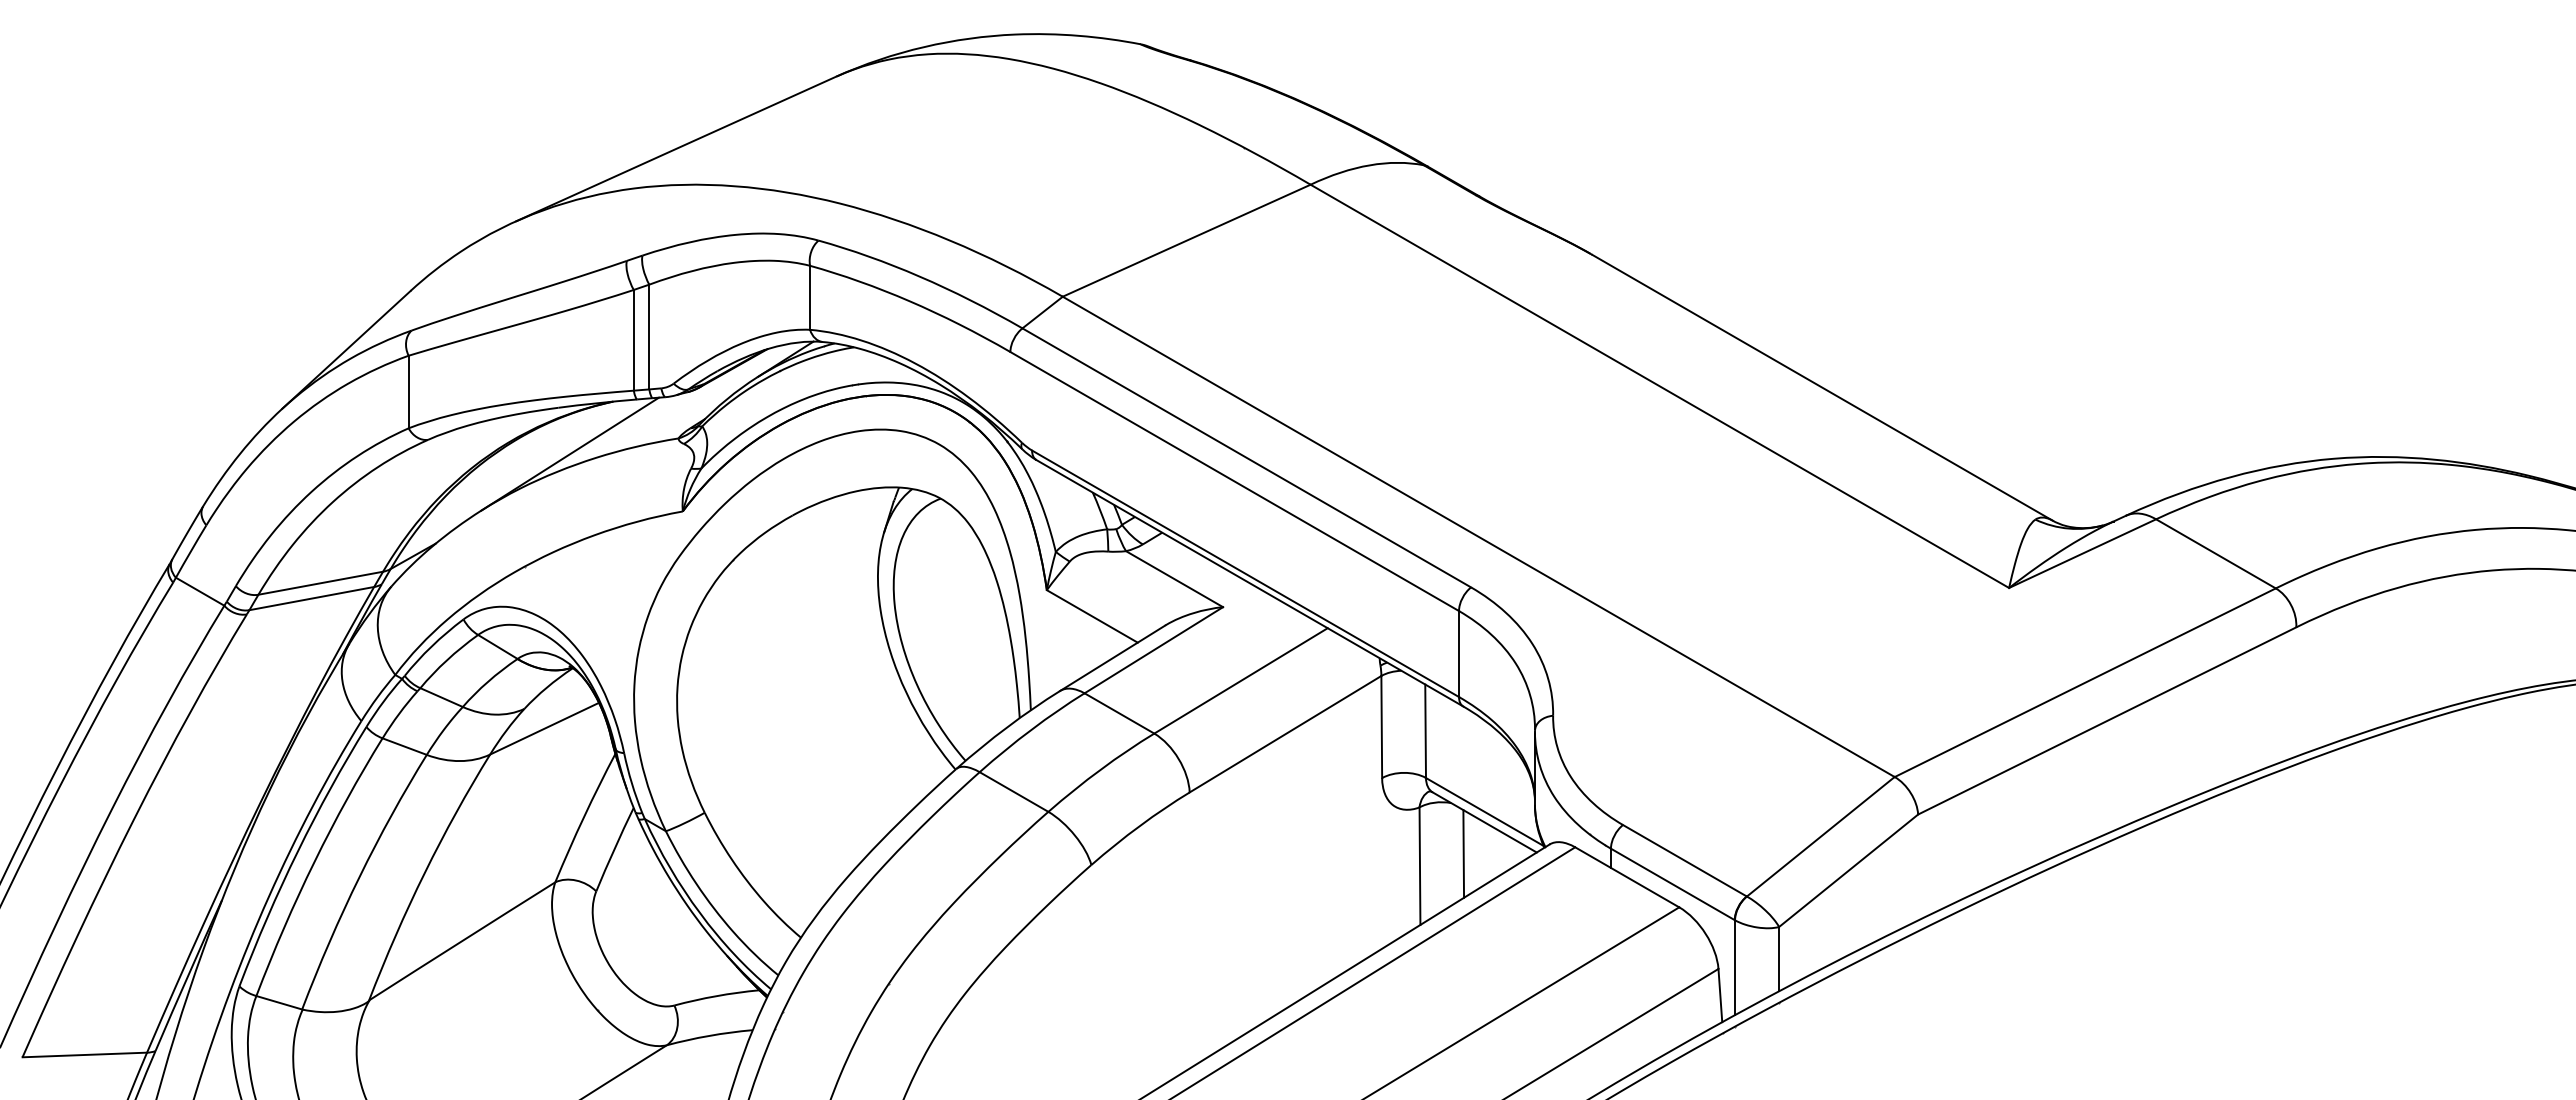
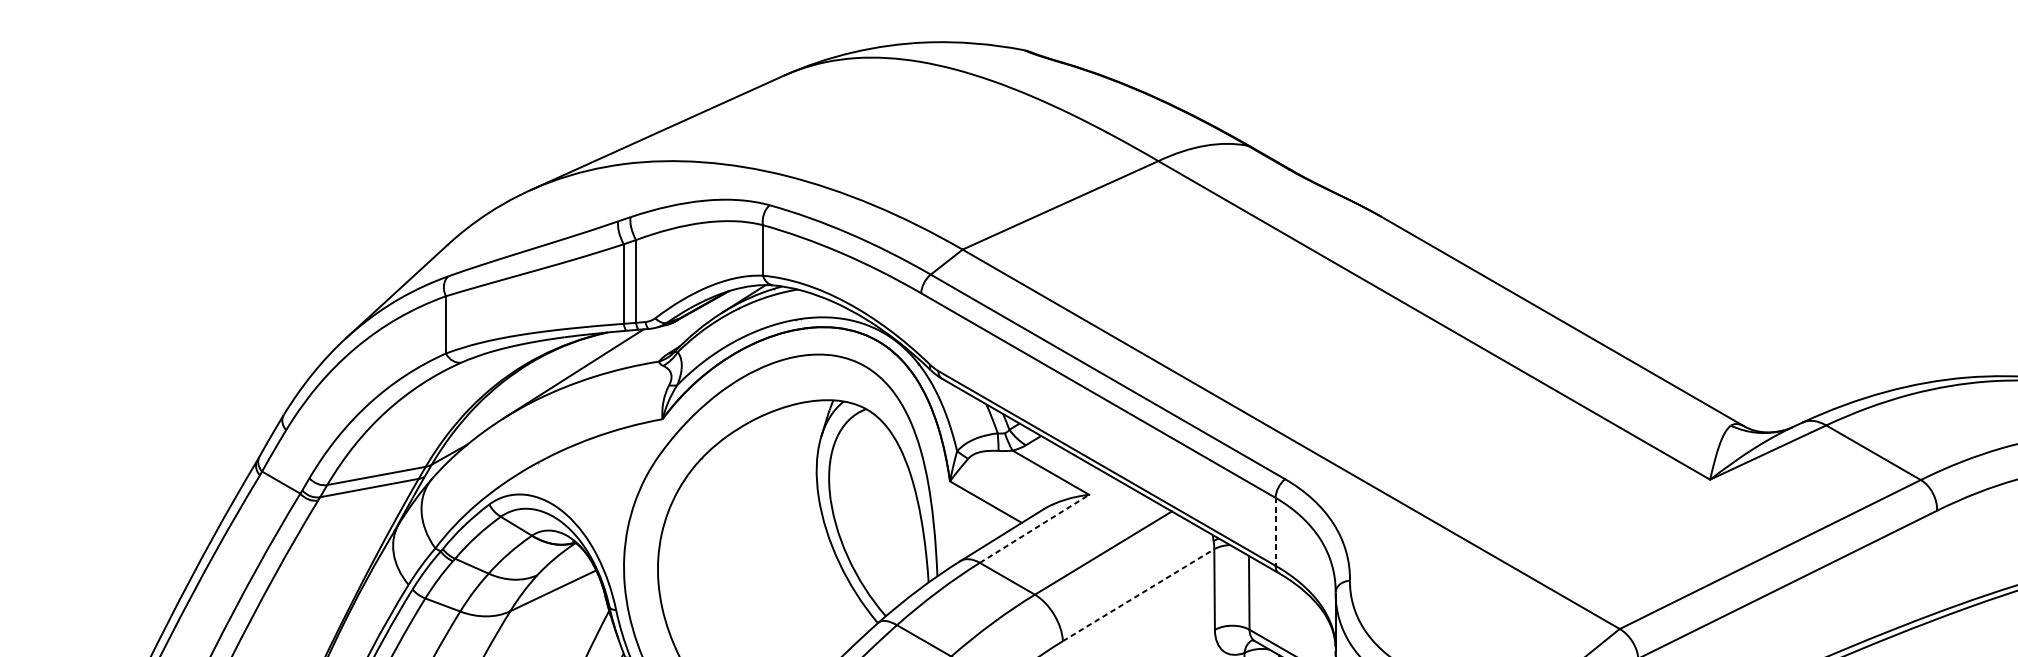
line: (1153, 650) -> (1034, 529), solid -> dashed
line: (1459, 654) -> (1276, 532), solid -> dashed
line: (1285, 733) -> (1138, 594), solid -> dashed

